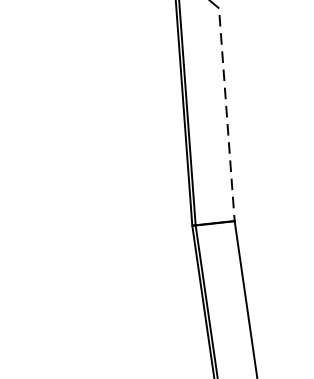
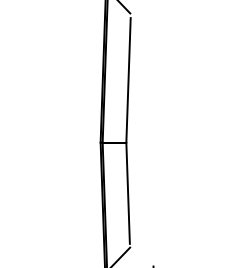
line: (227, 118) -> (128, 80), dashed -> solid

